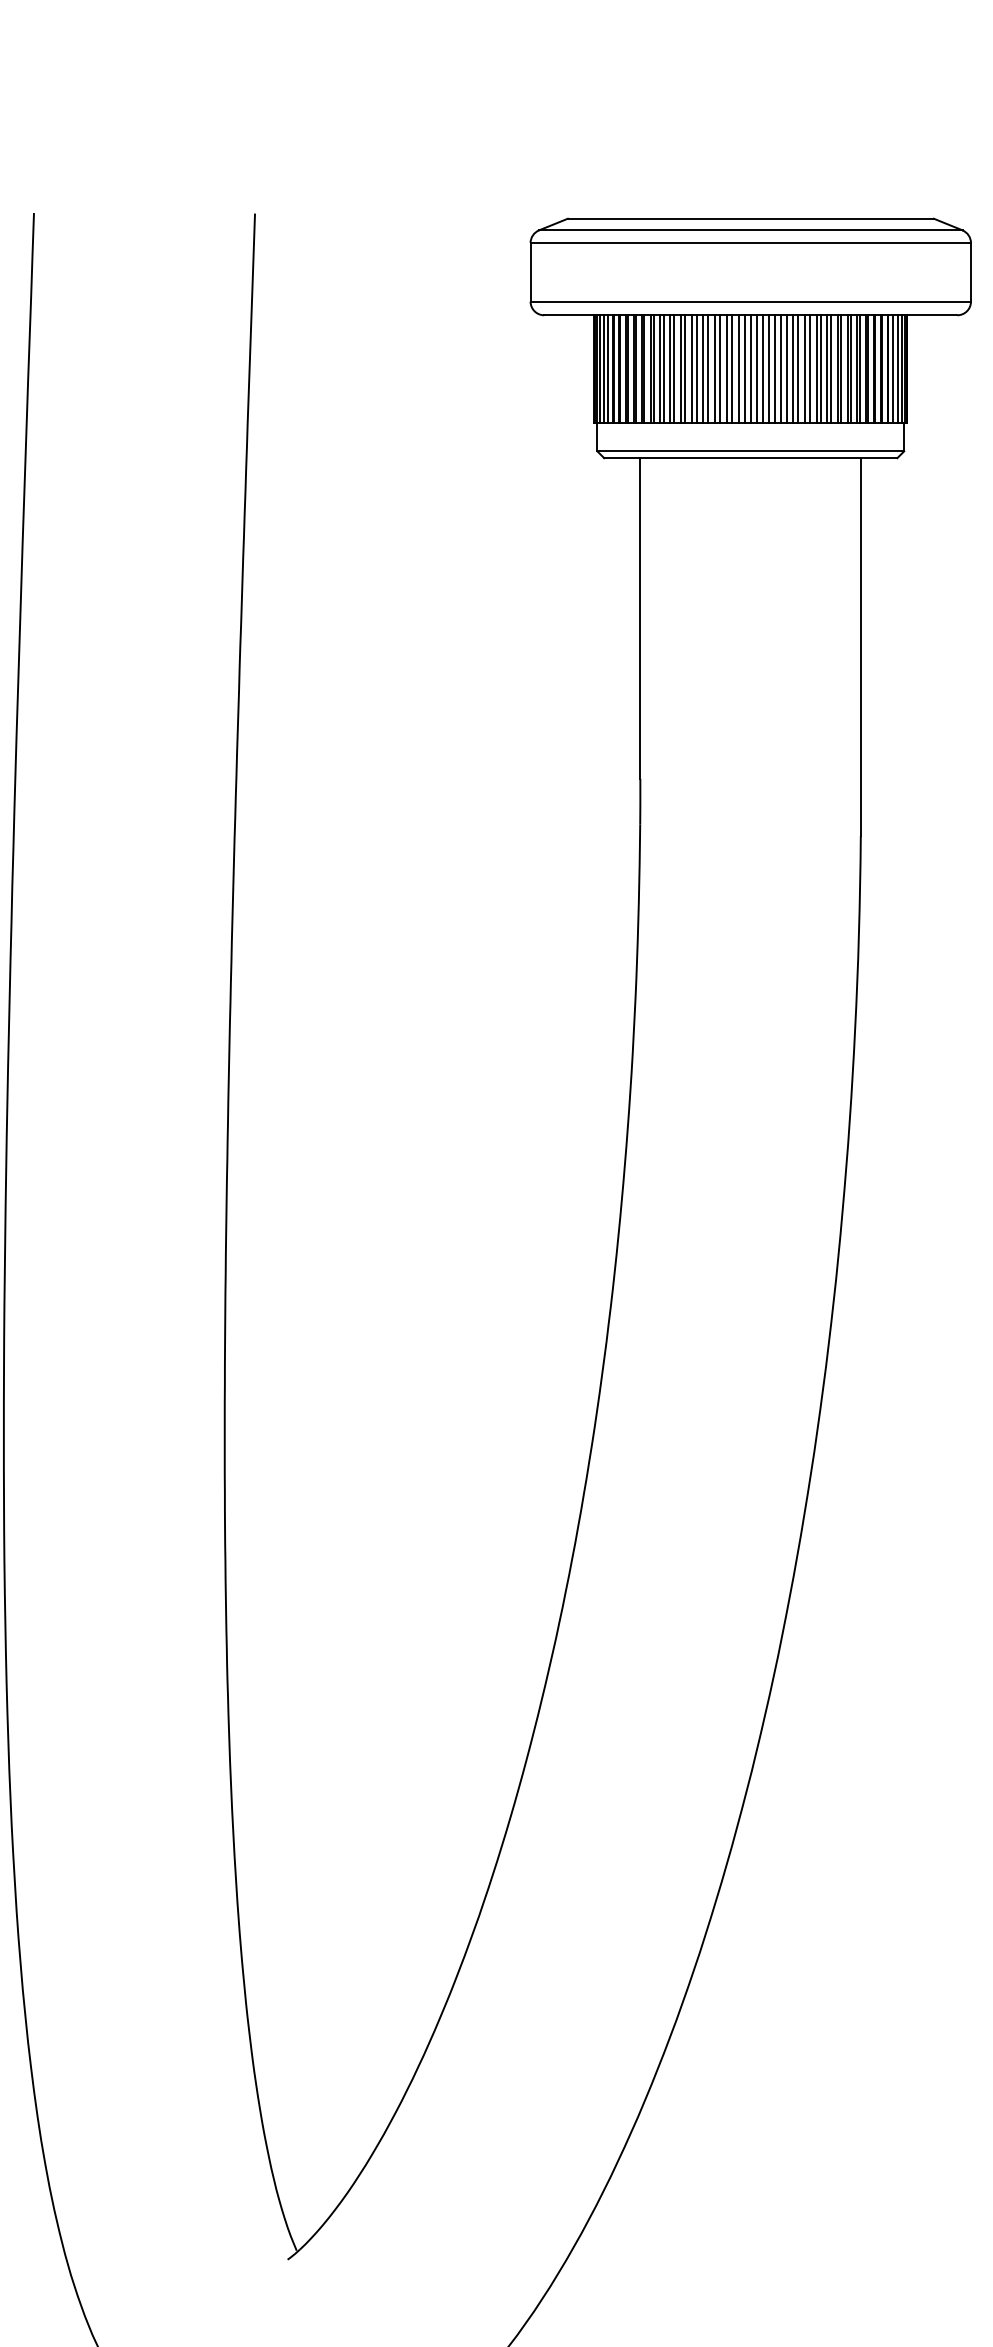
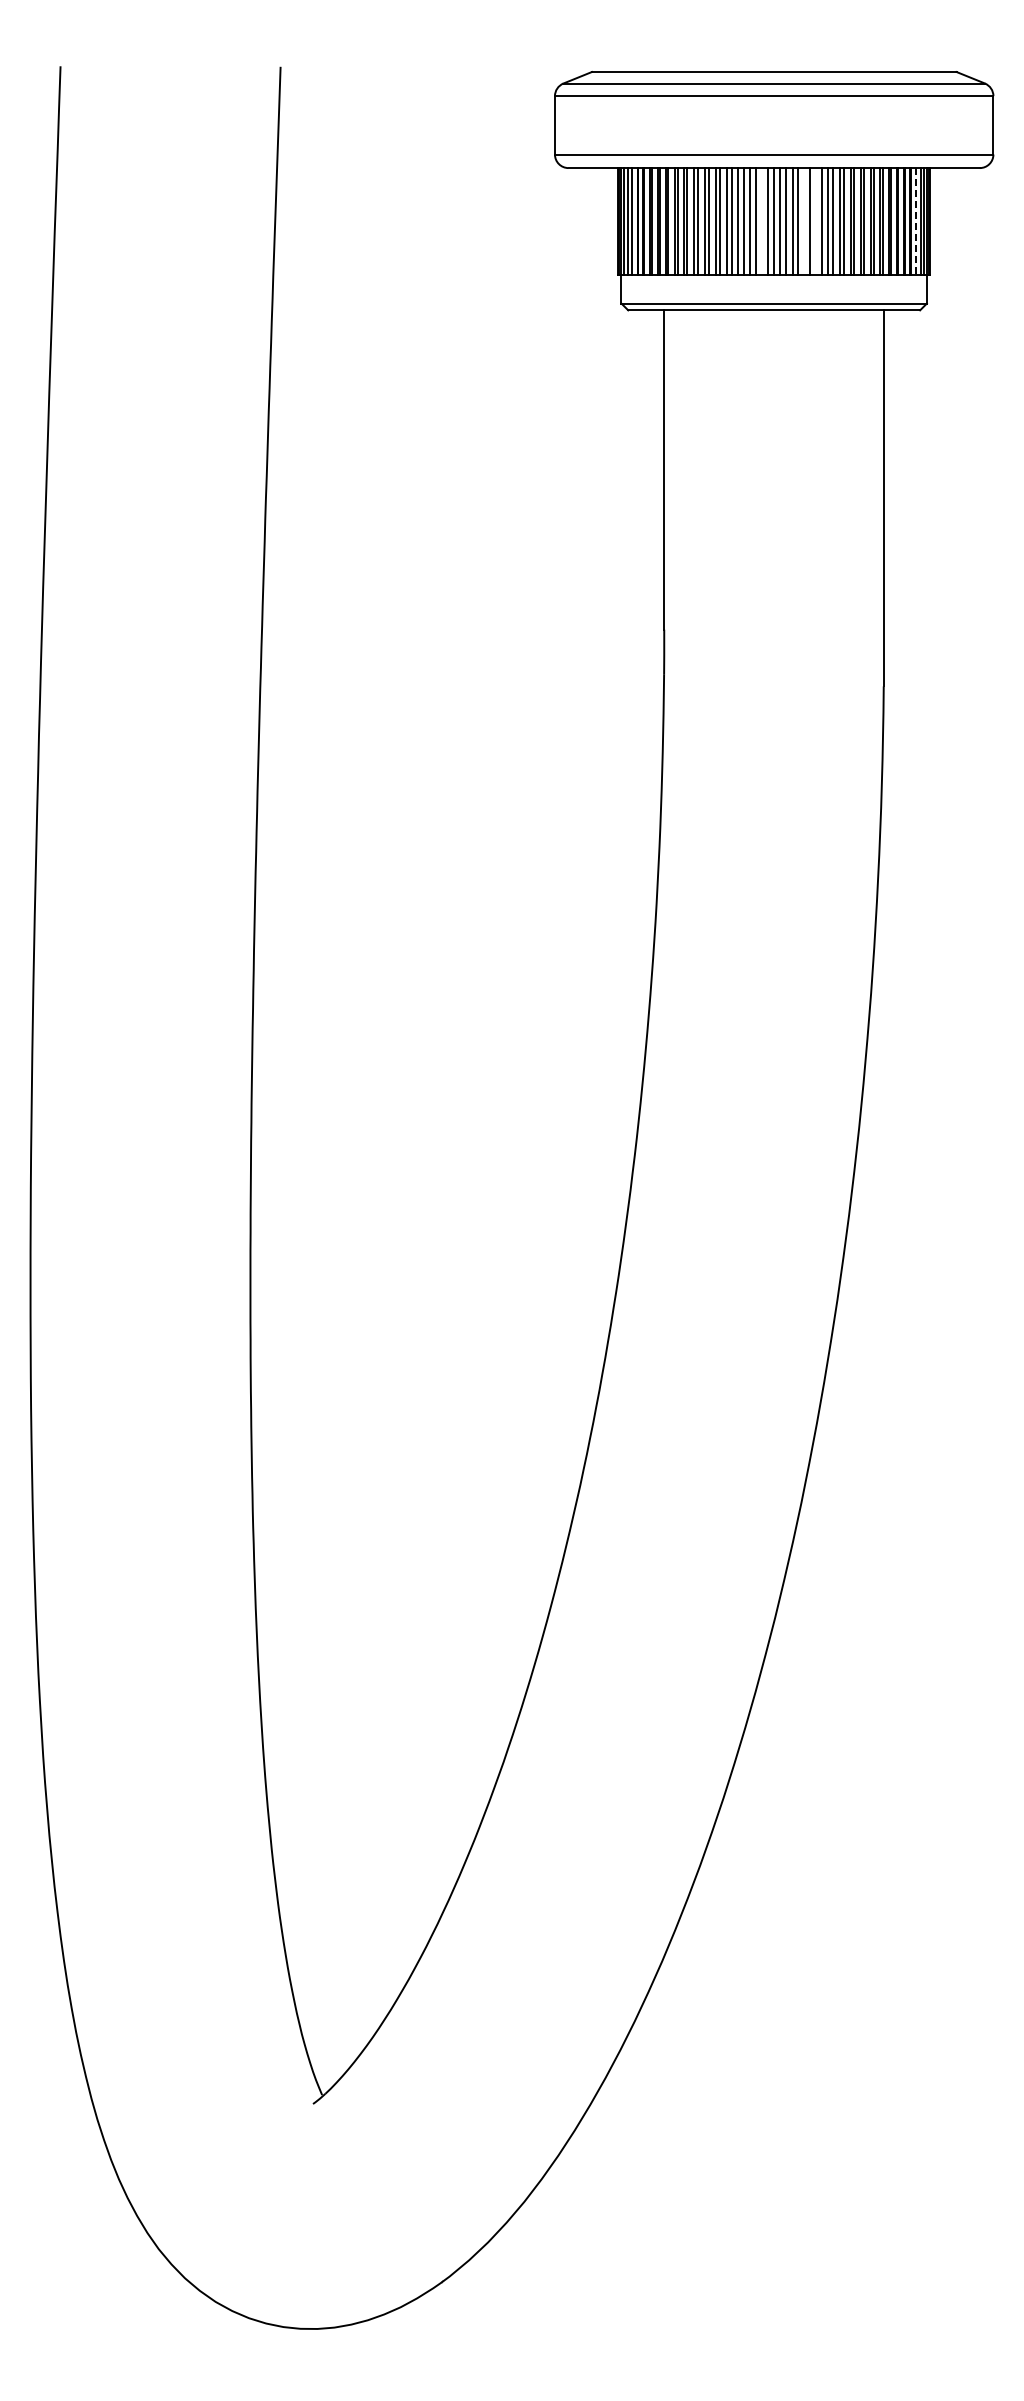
line: (739, 368) -> (762, 221), removed
line: (781, 368) -> (804, 221), removed
line: (793, 368) -> (816, 221), removed
line: (892, 369) -> (915, 222), solid -> dashed

